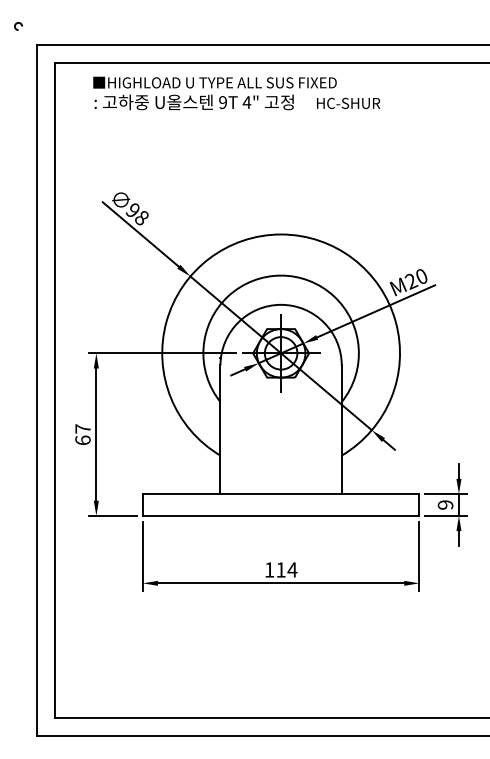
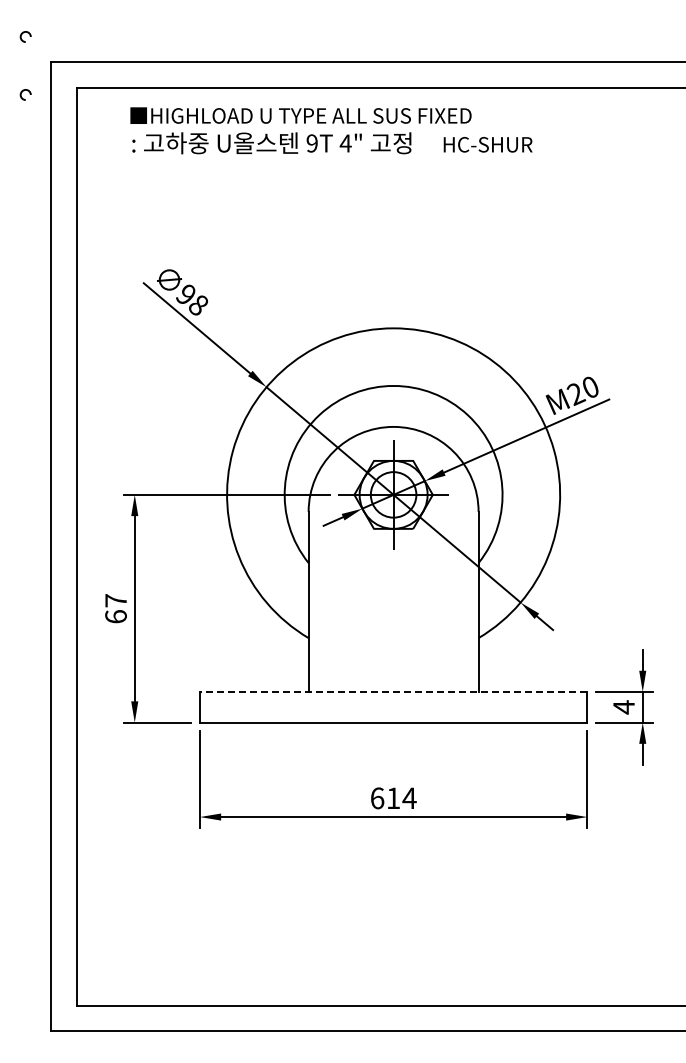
arc: (16, 65) -> (23, 91), added
line: (281, 494) -> (393, 692), solid -> dashed
text: (445, 505) -> (623, 707), 9 -> 4
text: (269, 570) -> (377, 798), 114 -> 614

